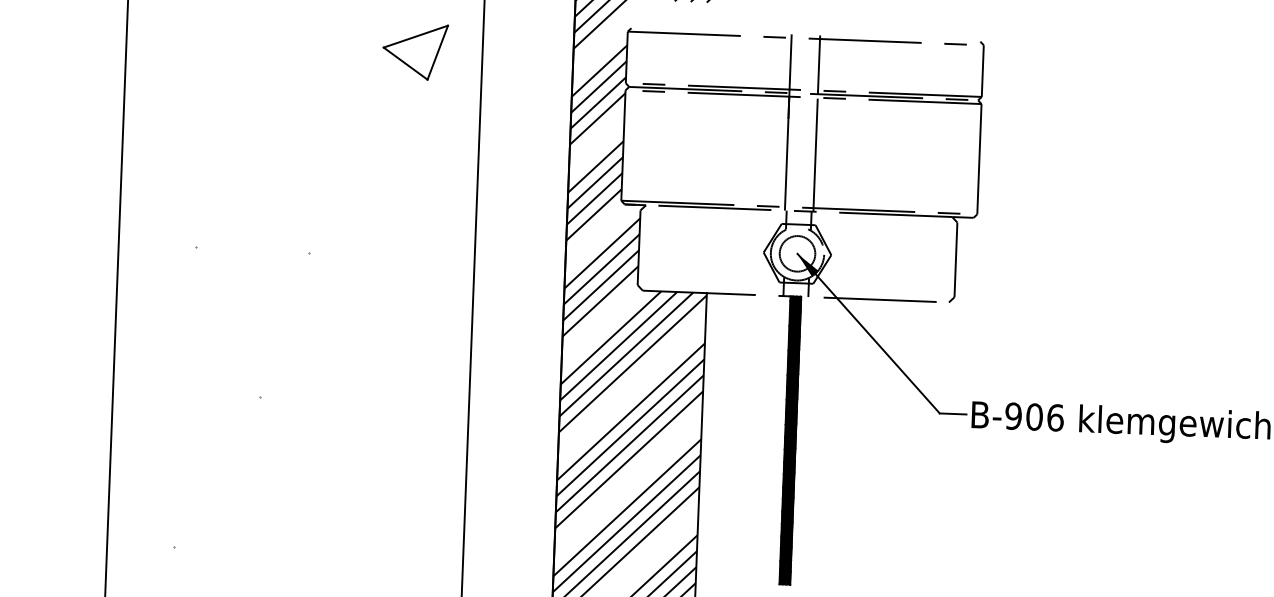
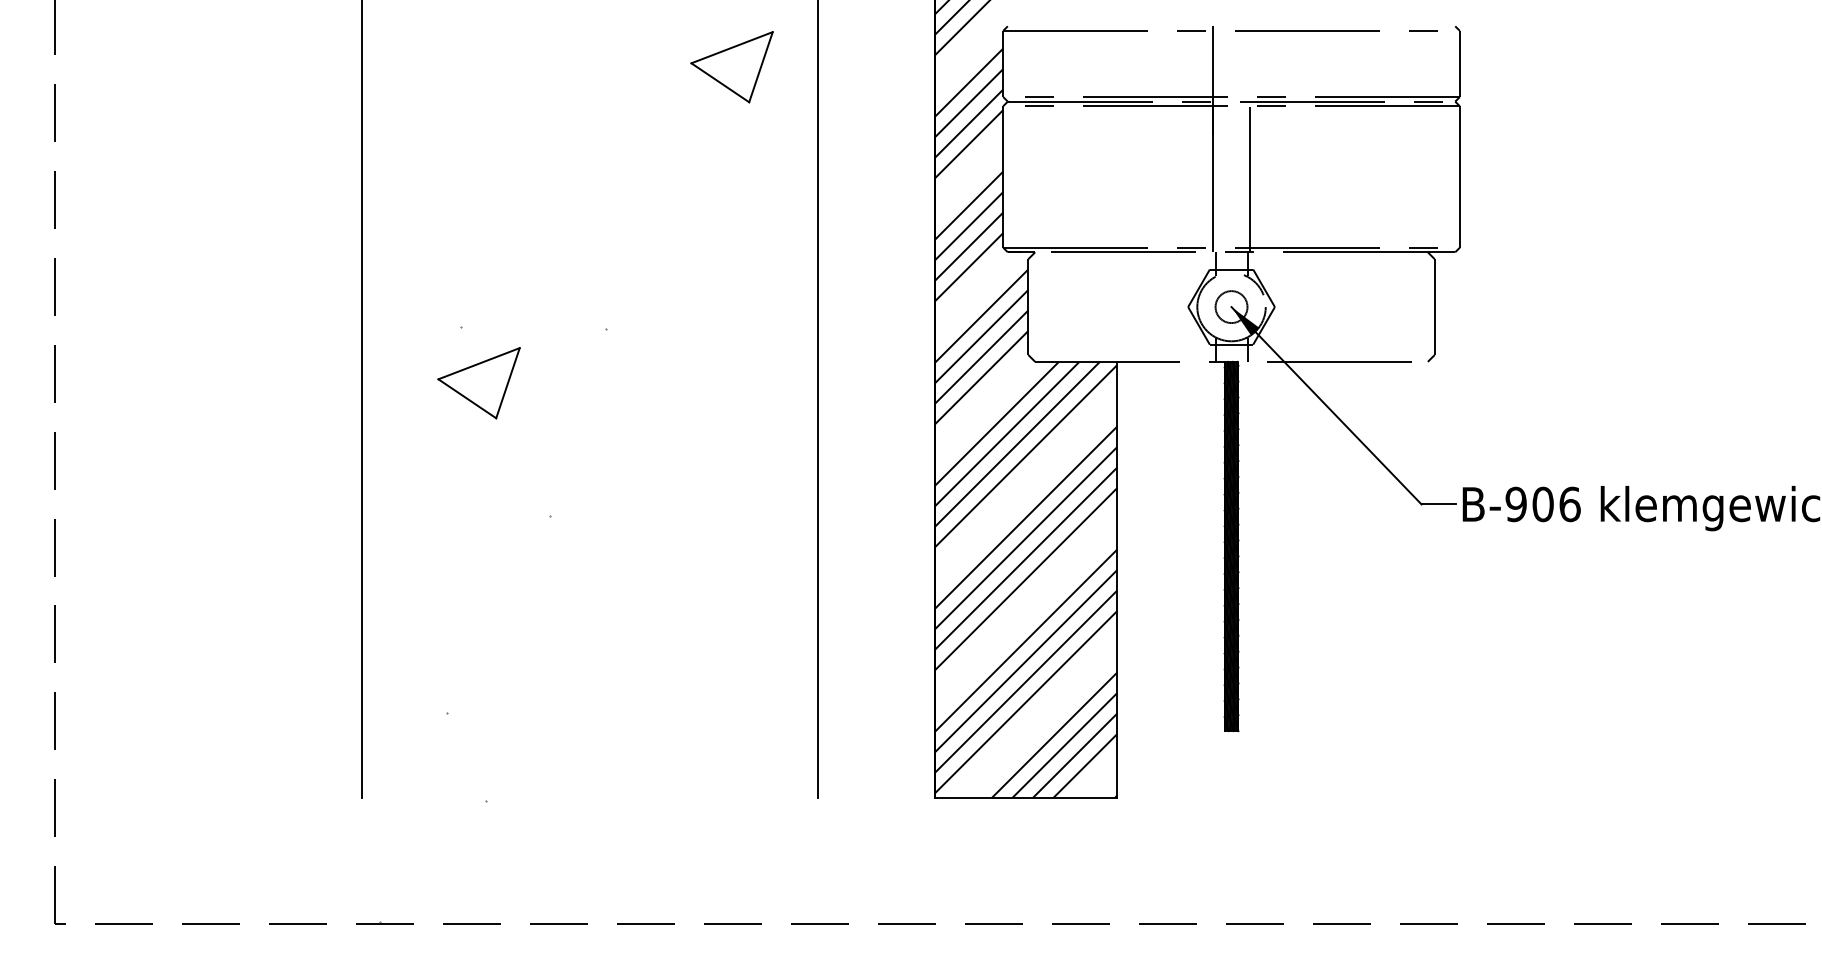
line: (818, 64) -> (1249, 63), removed
circle: (797, 253) -> (1231, 306), size x0.7
part: (208, 290) -> (478, 383), added

